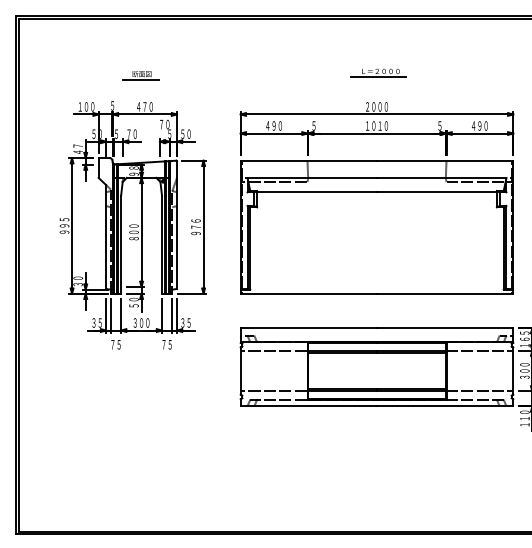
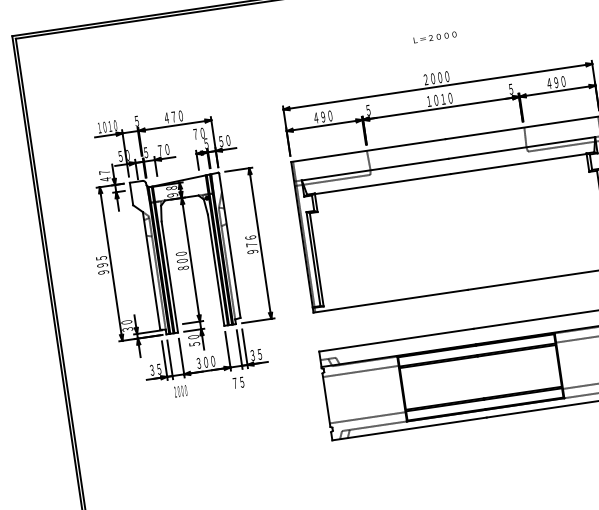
part: (140, 75) -> (163, 82), removed
line: (378, 76) -> (433, 43), removed
text: (86, 106) -> (107, 126), １００ -> １０１０
text: (115, 344) -> (180, 391), ７５ -> ２０００

